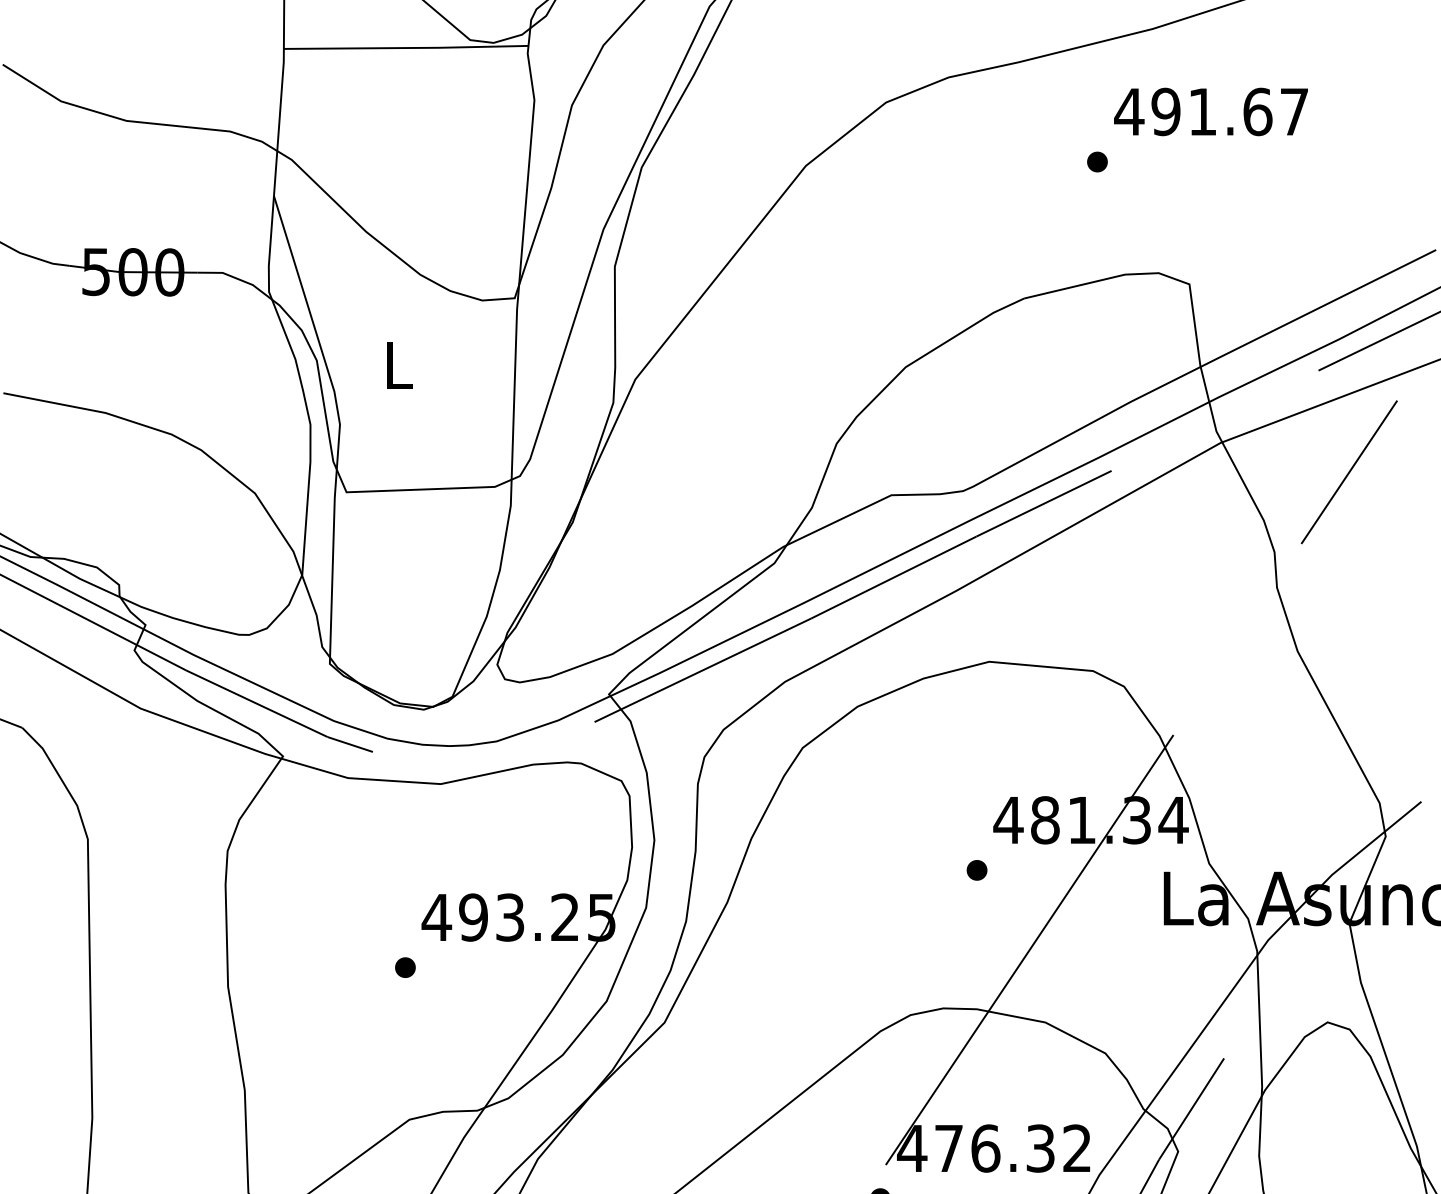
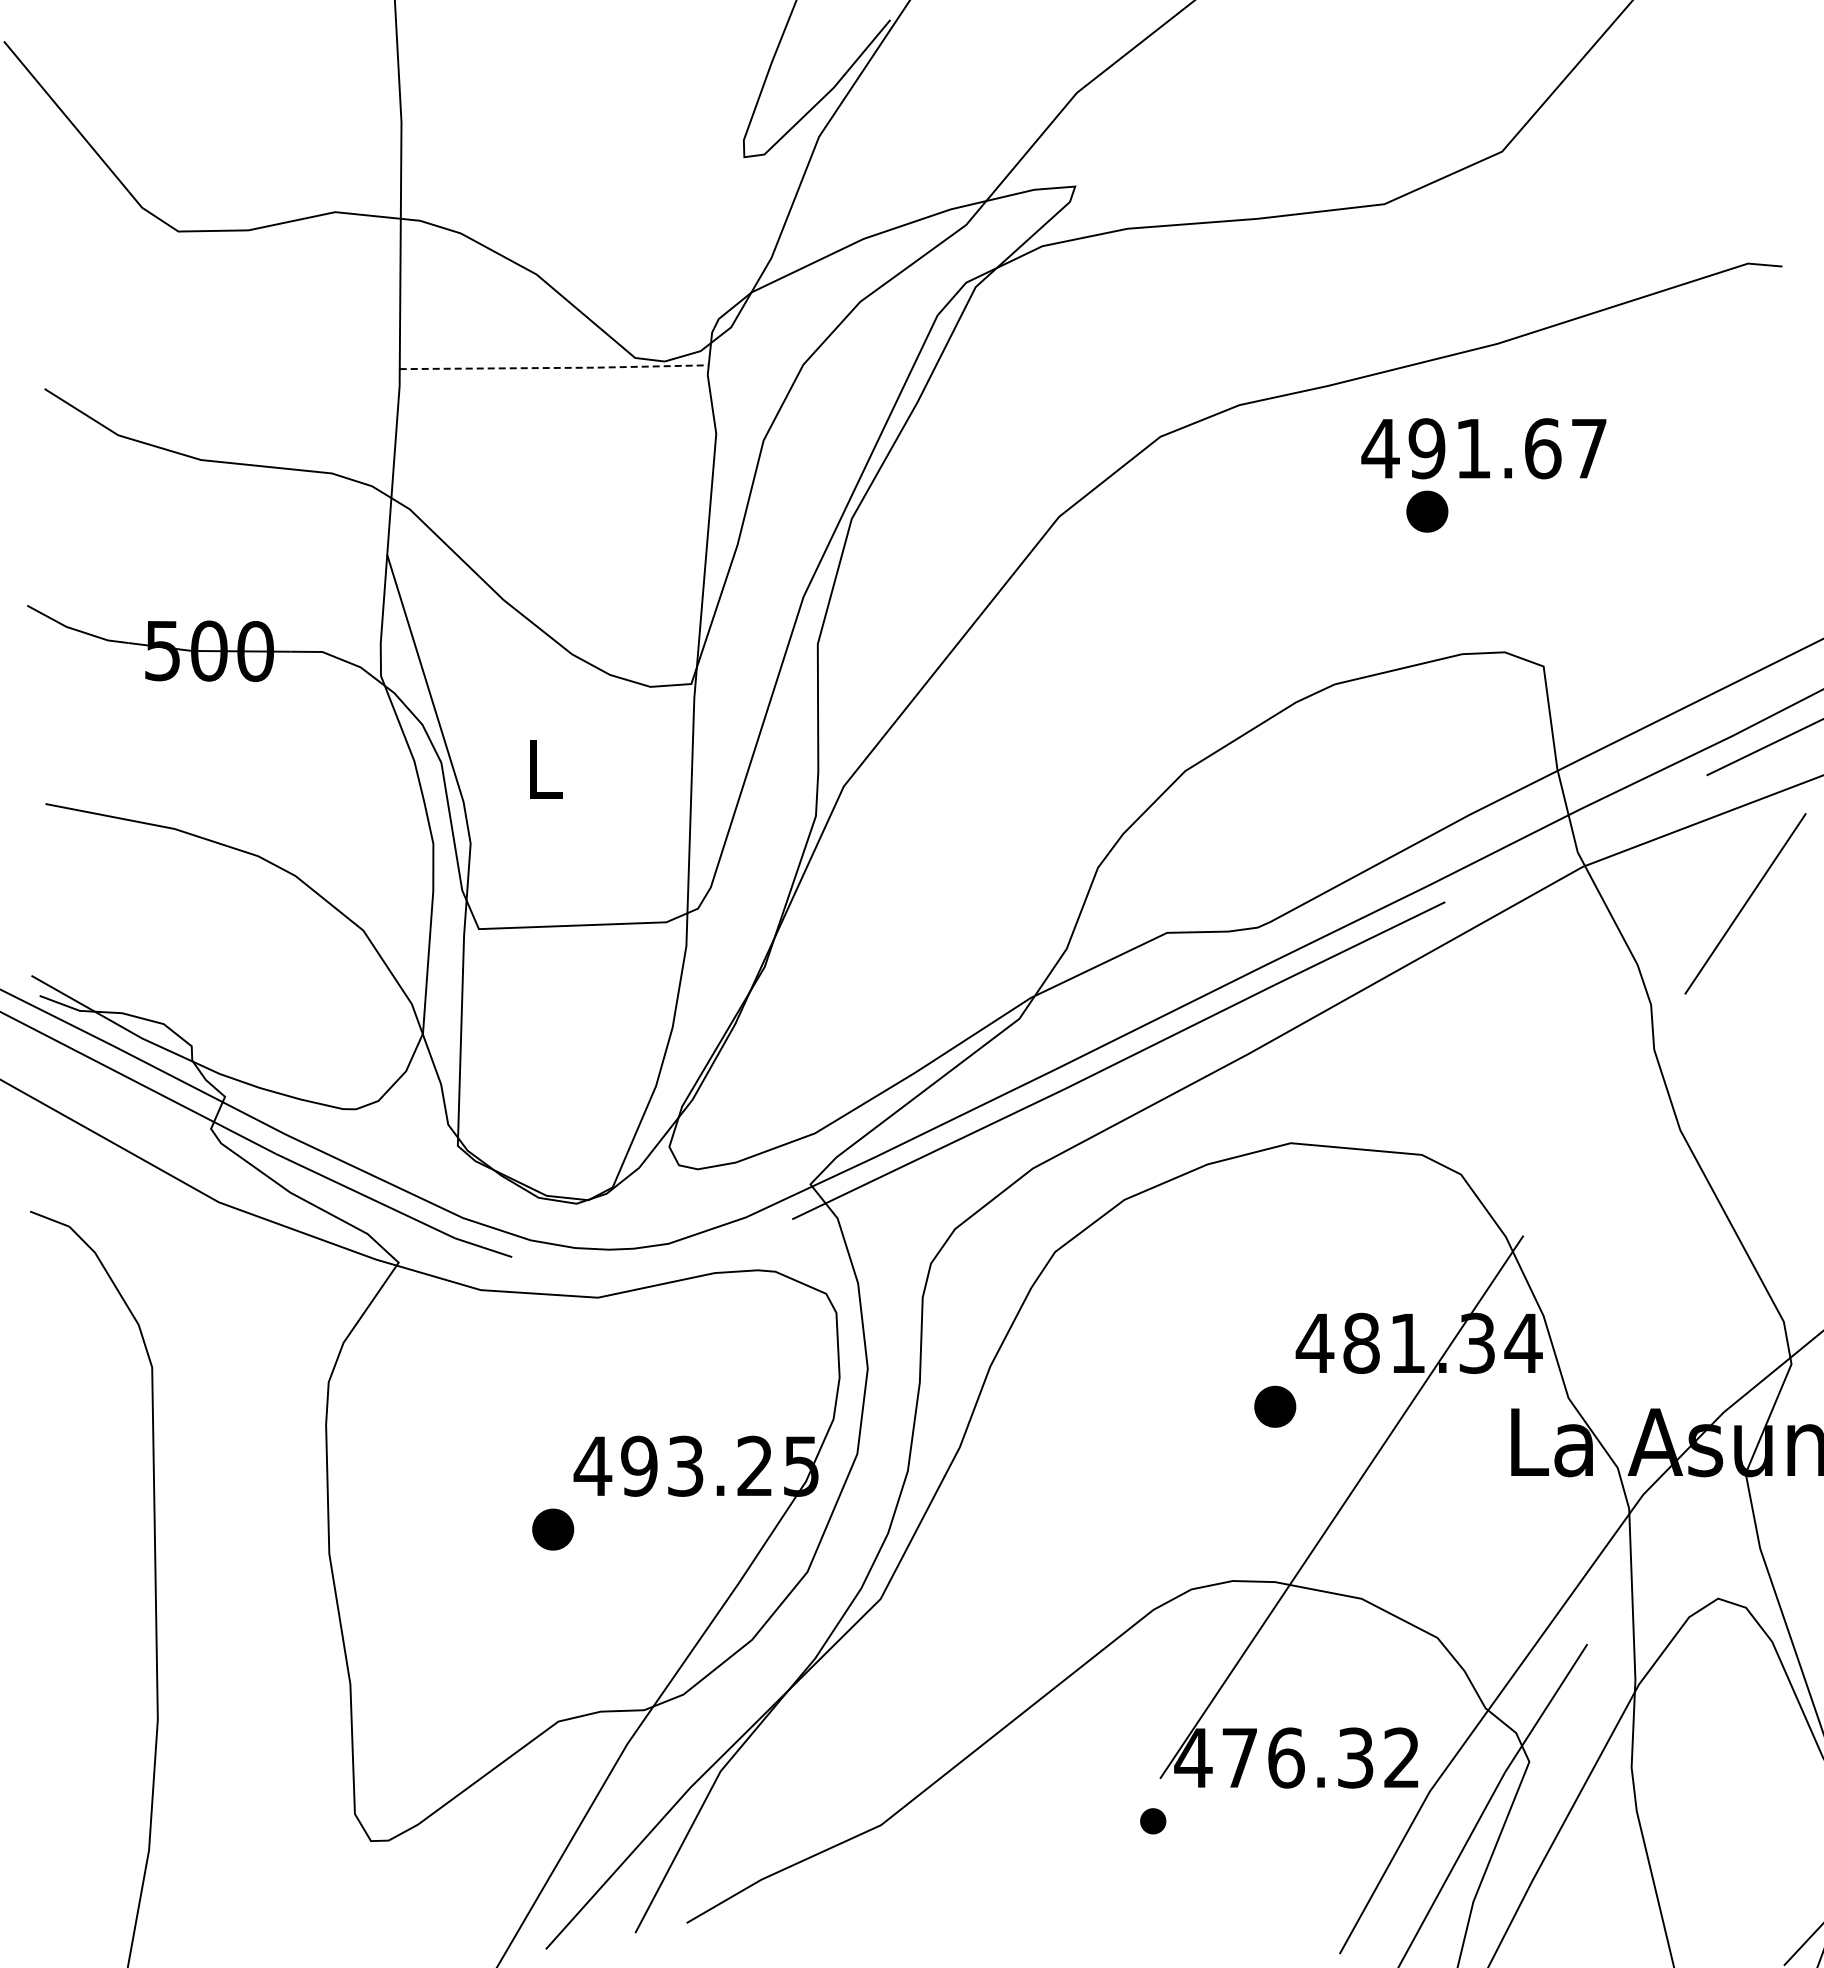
line: (407, 47) -> (555, 367), solid -> dashed
text: (1210, 111) -> (1483, 448), moved
part: (1097, 162) -> (1427, 512), size x1.6
part: (977, 870) -> (1275, 1406), size x1.6
part: (405, 967) -> (553, 1529), size x1.6

